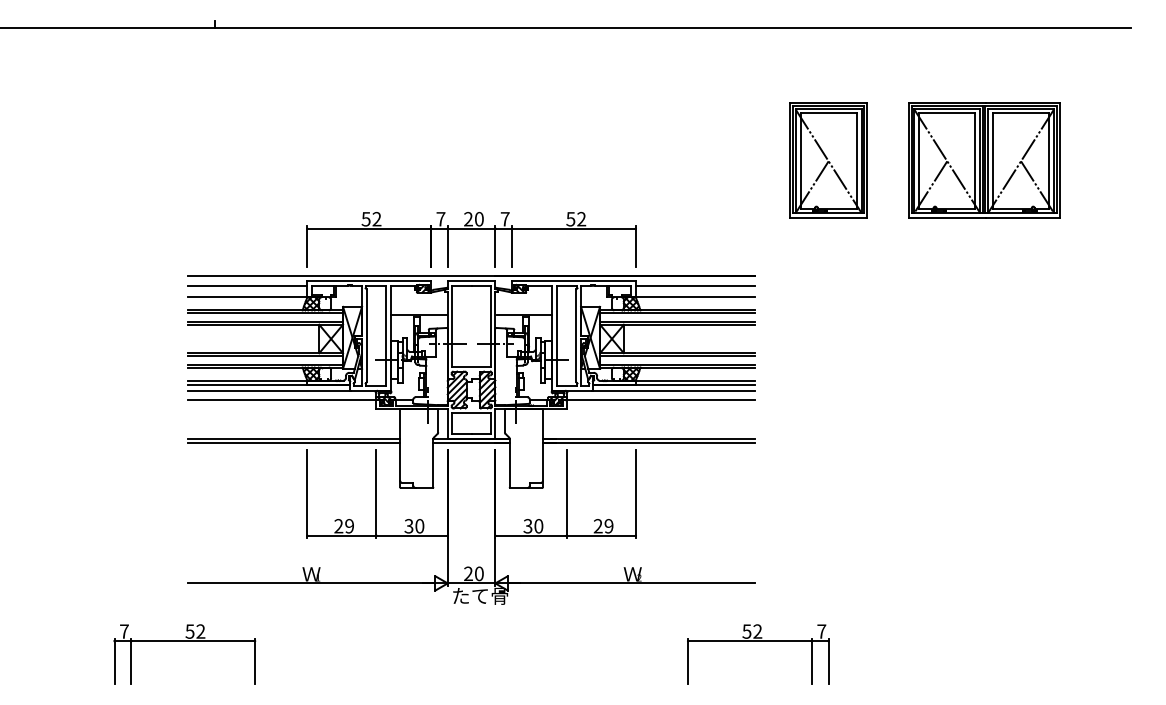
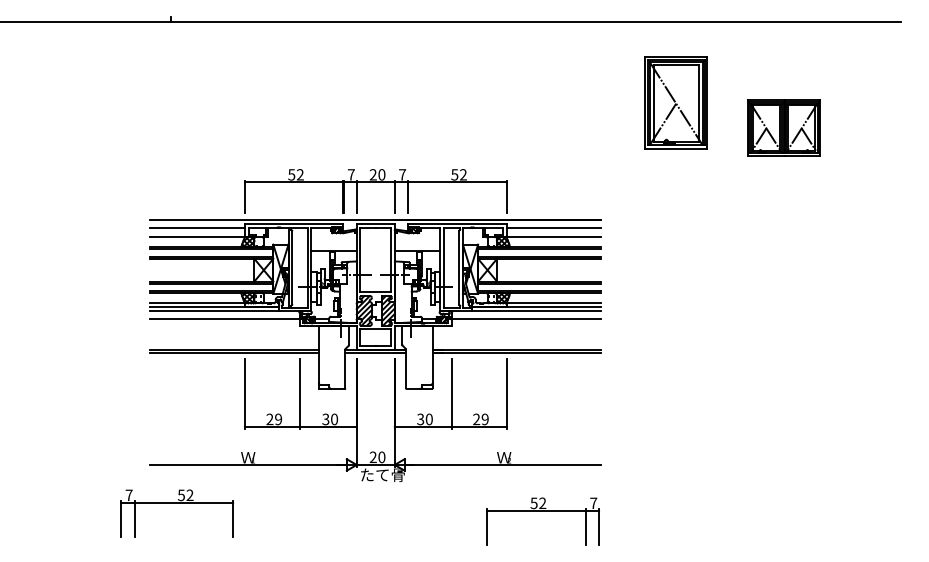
part: (827, 159) -> (675, 102), moved
part: (983, 159) -> (783, 127), size x0.6
part: (183, 641) -> (176, 503), moved
part: (757, 641) -> (542, 511), moved

